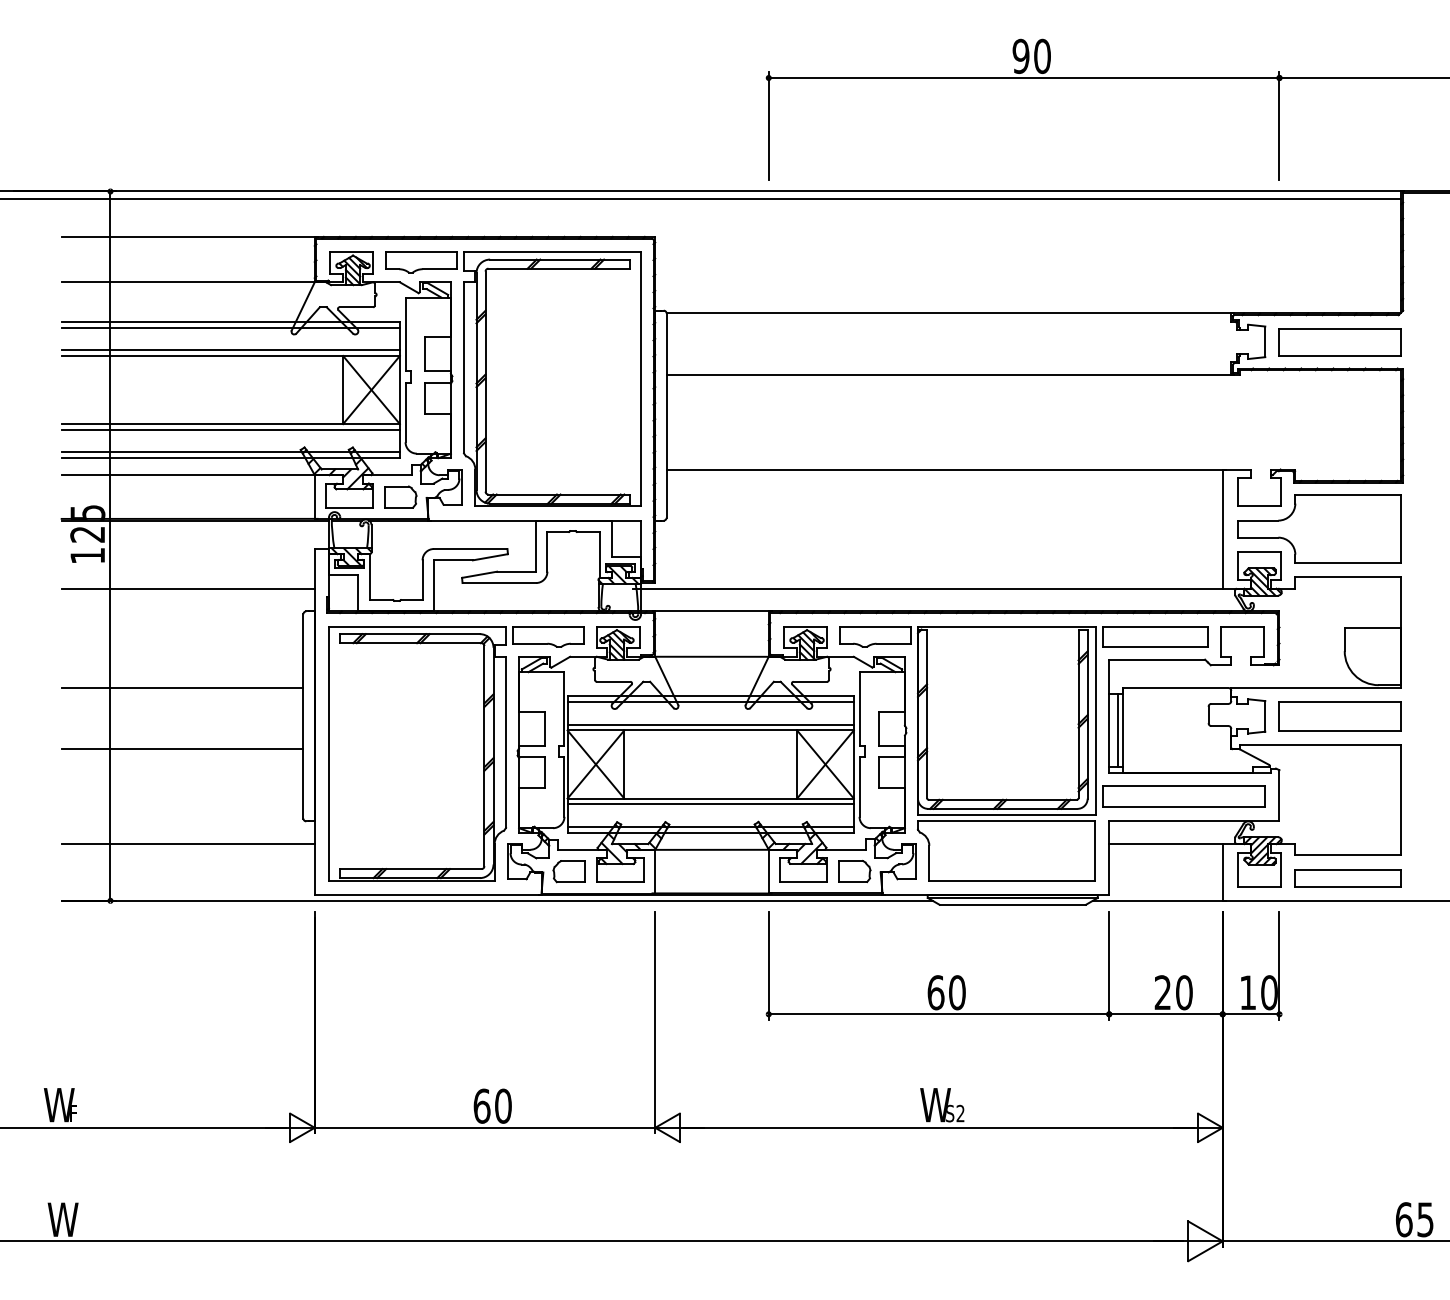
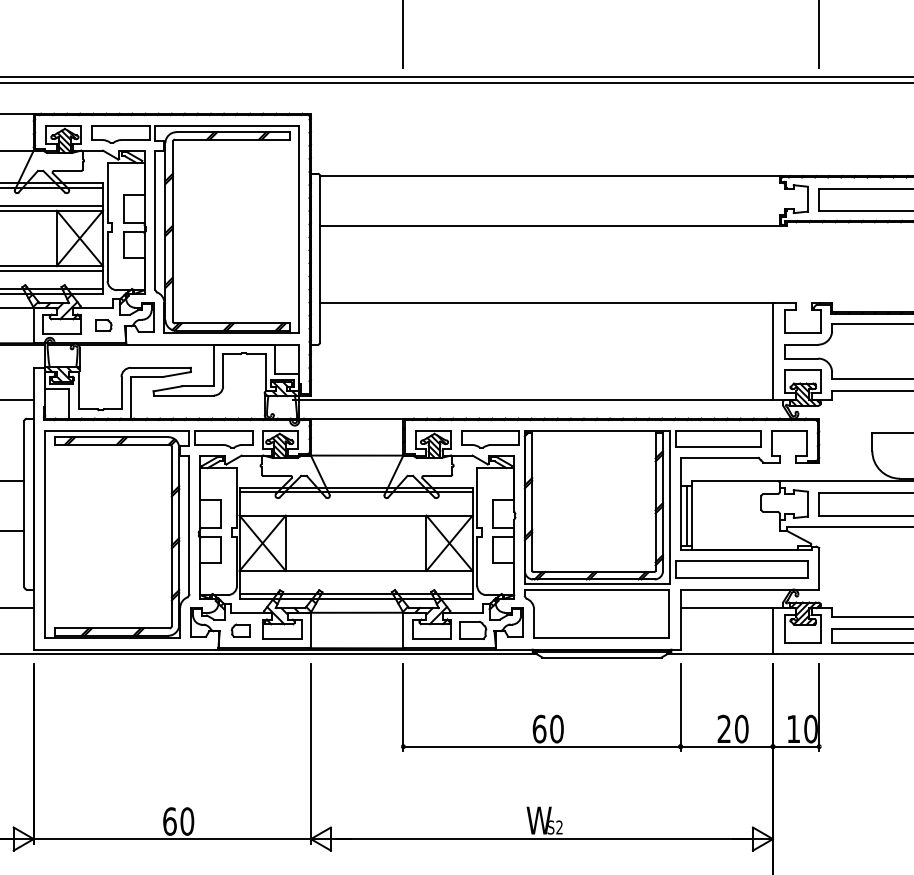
part: (400, 496) -> (103, 325), size x0.6
line: (710, 724) -> (355, 510), removed
line: (710, 804) -> (355, 575), removed
part: (568, 871) -> (240, 630), size x0.7

